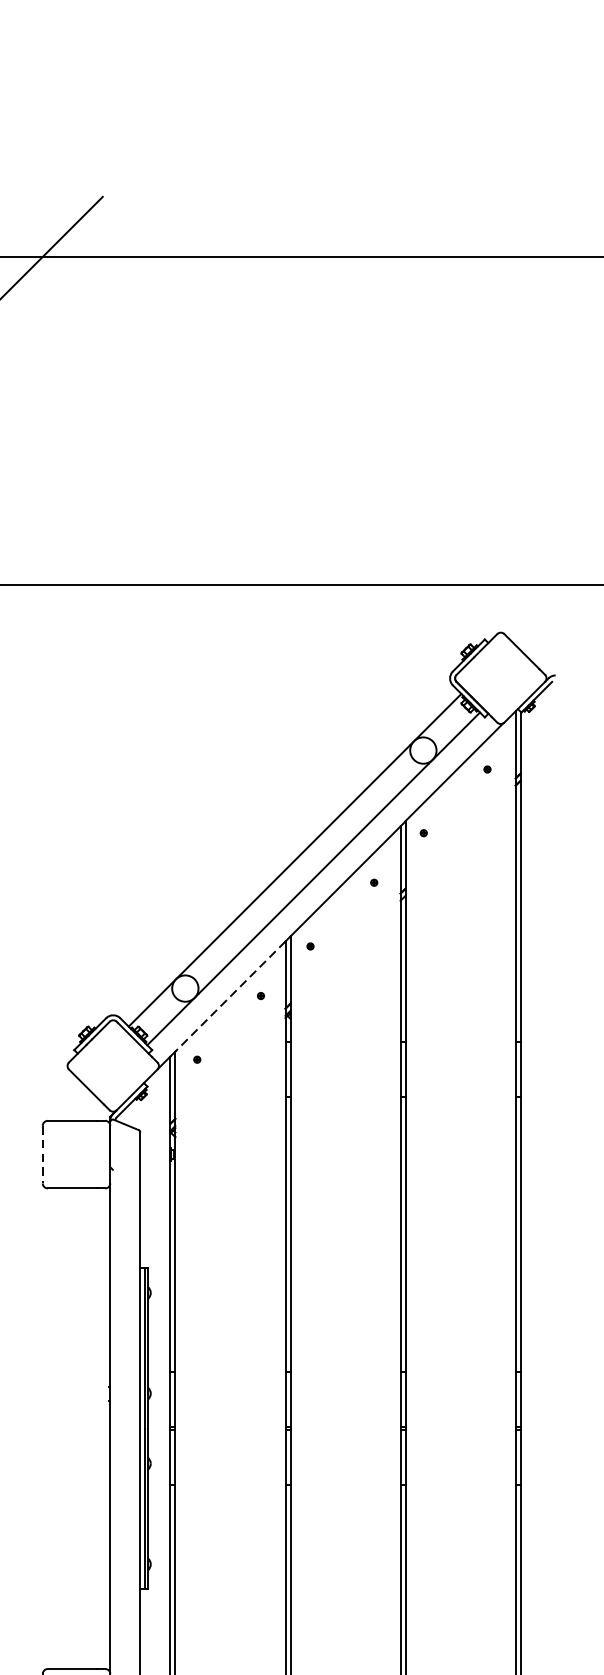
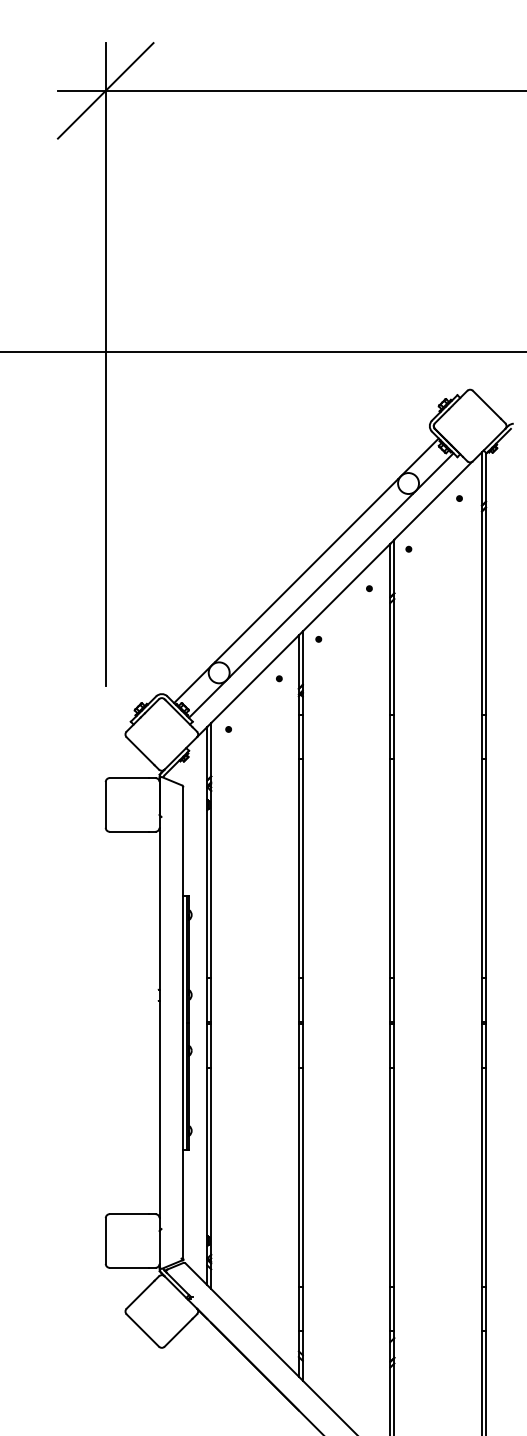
line: (42, 600) -> (105, 364), added
line: (230, 996) -> (255, 679), dashed -> solid
line: (42, 1154) -> (105, 804), dashed -> solid

